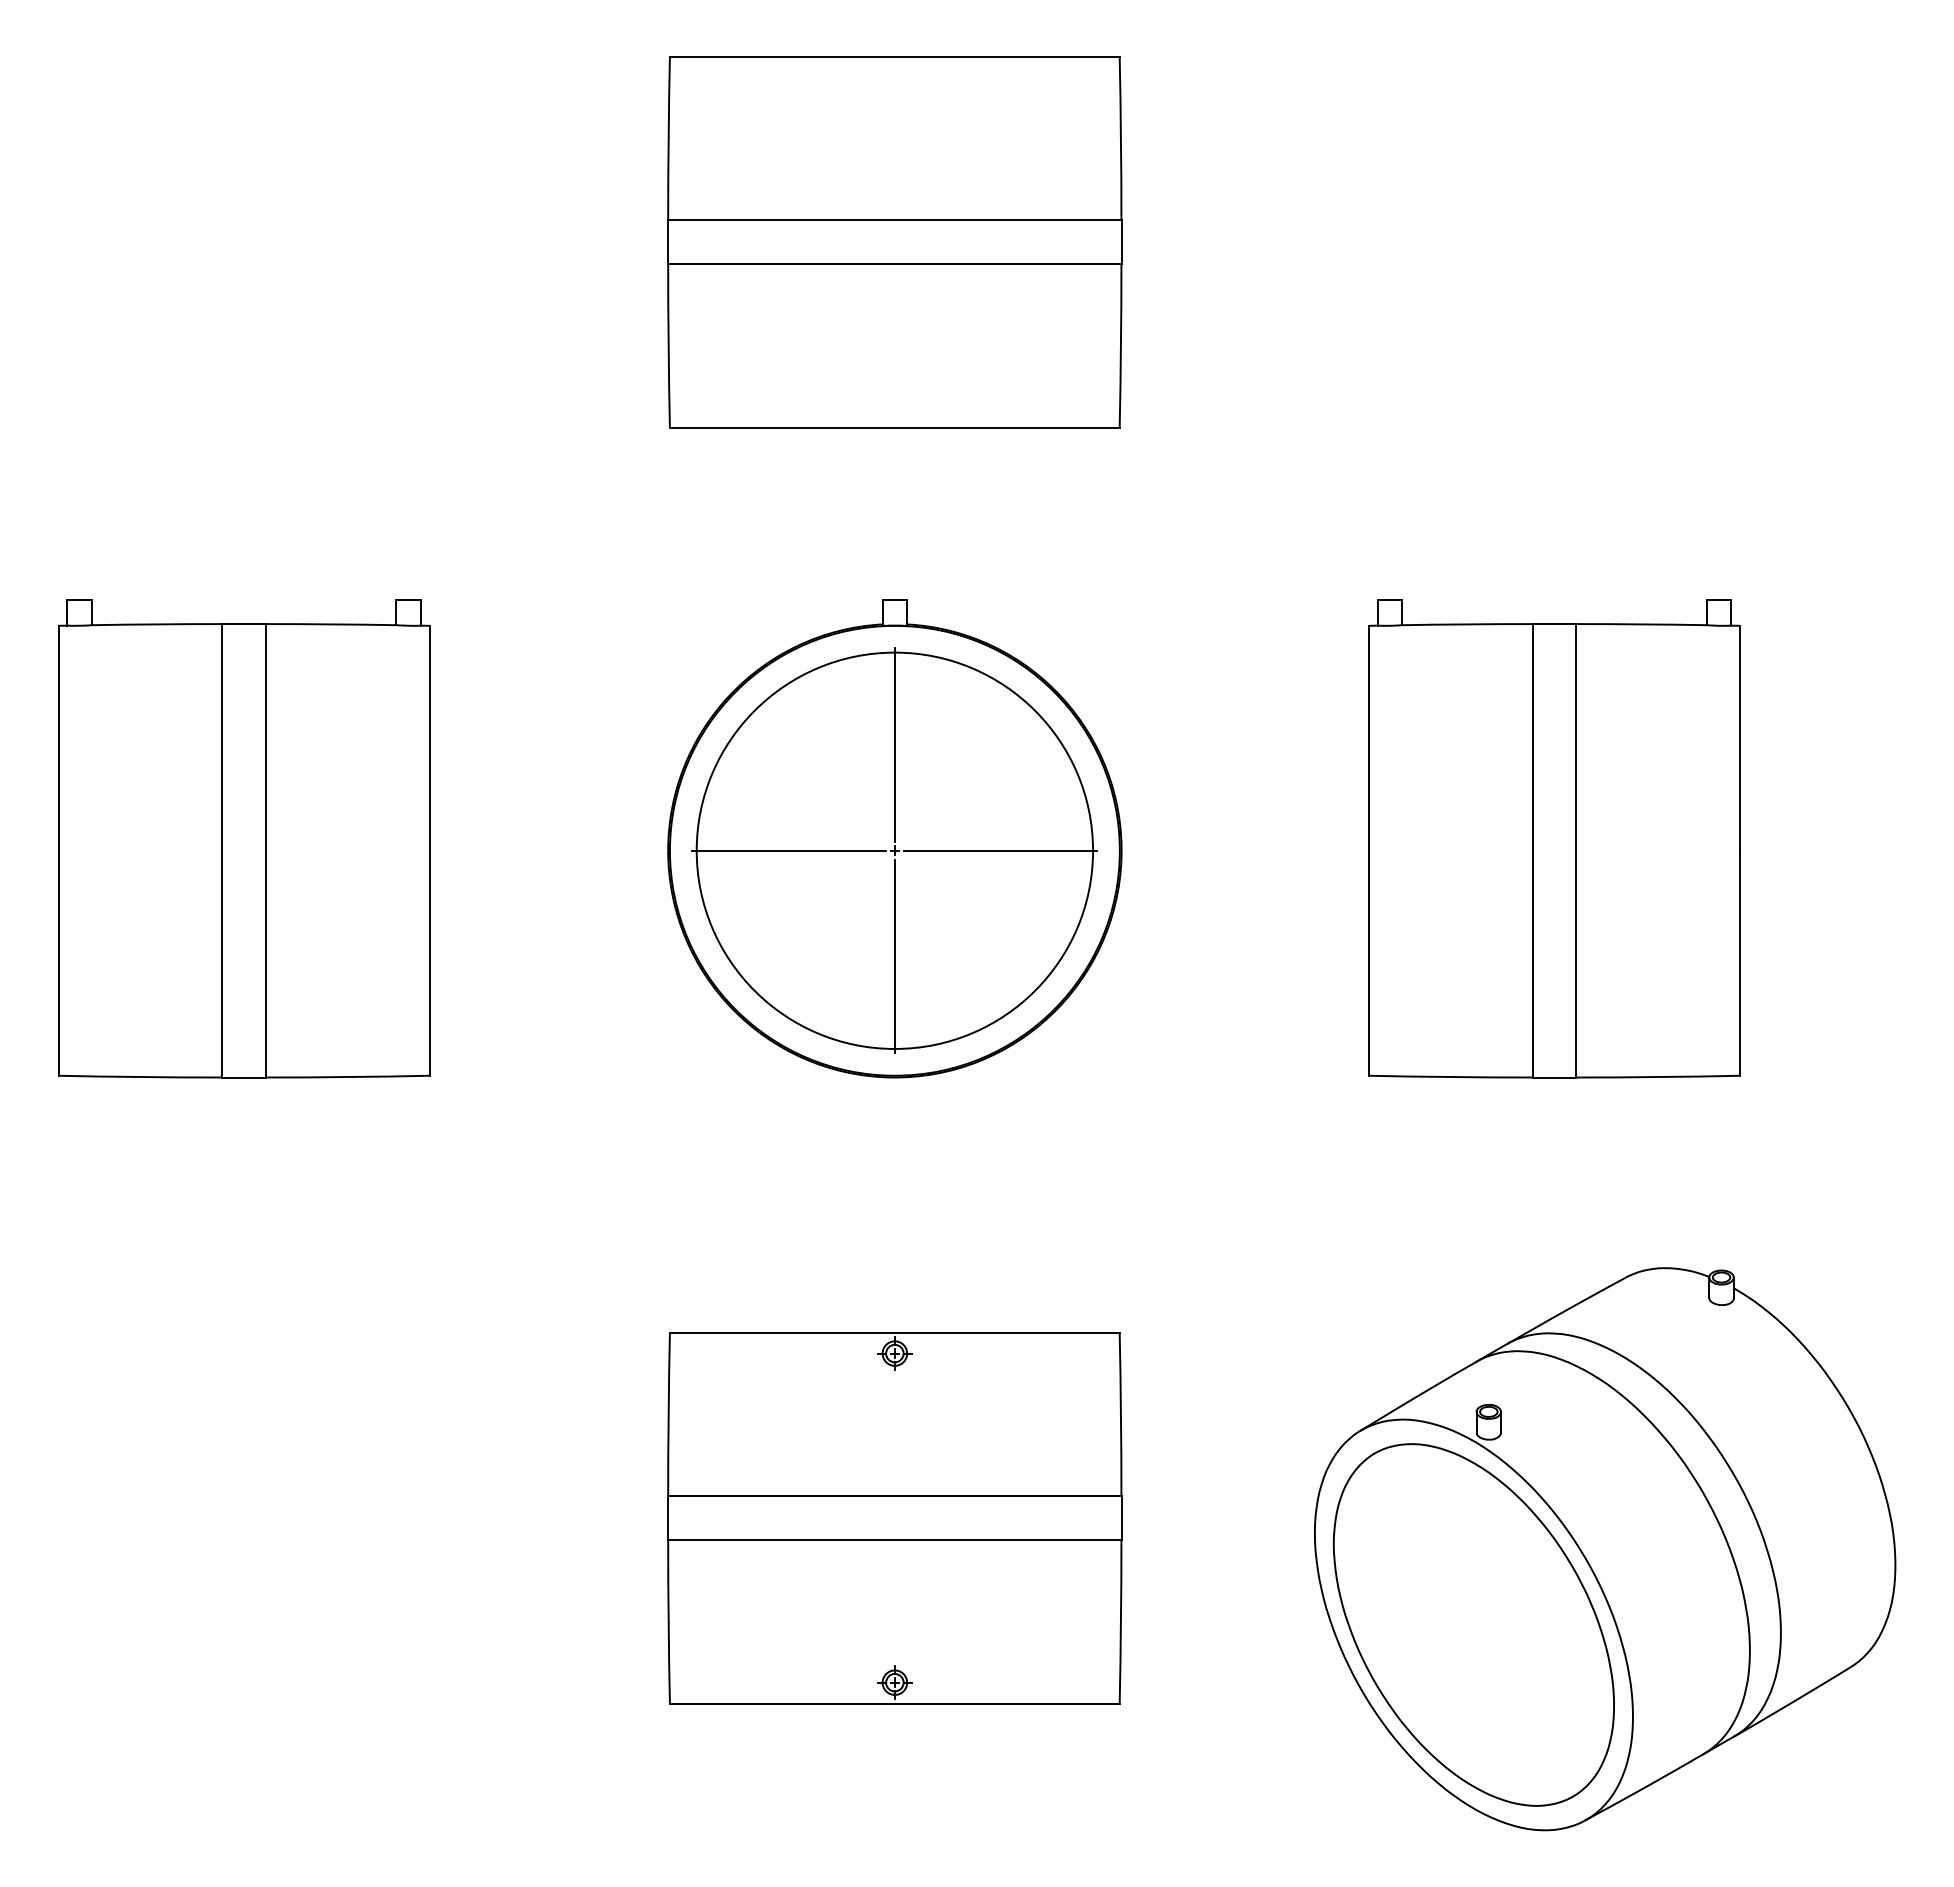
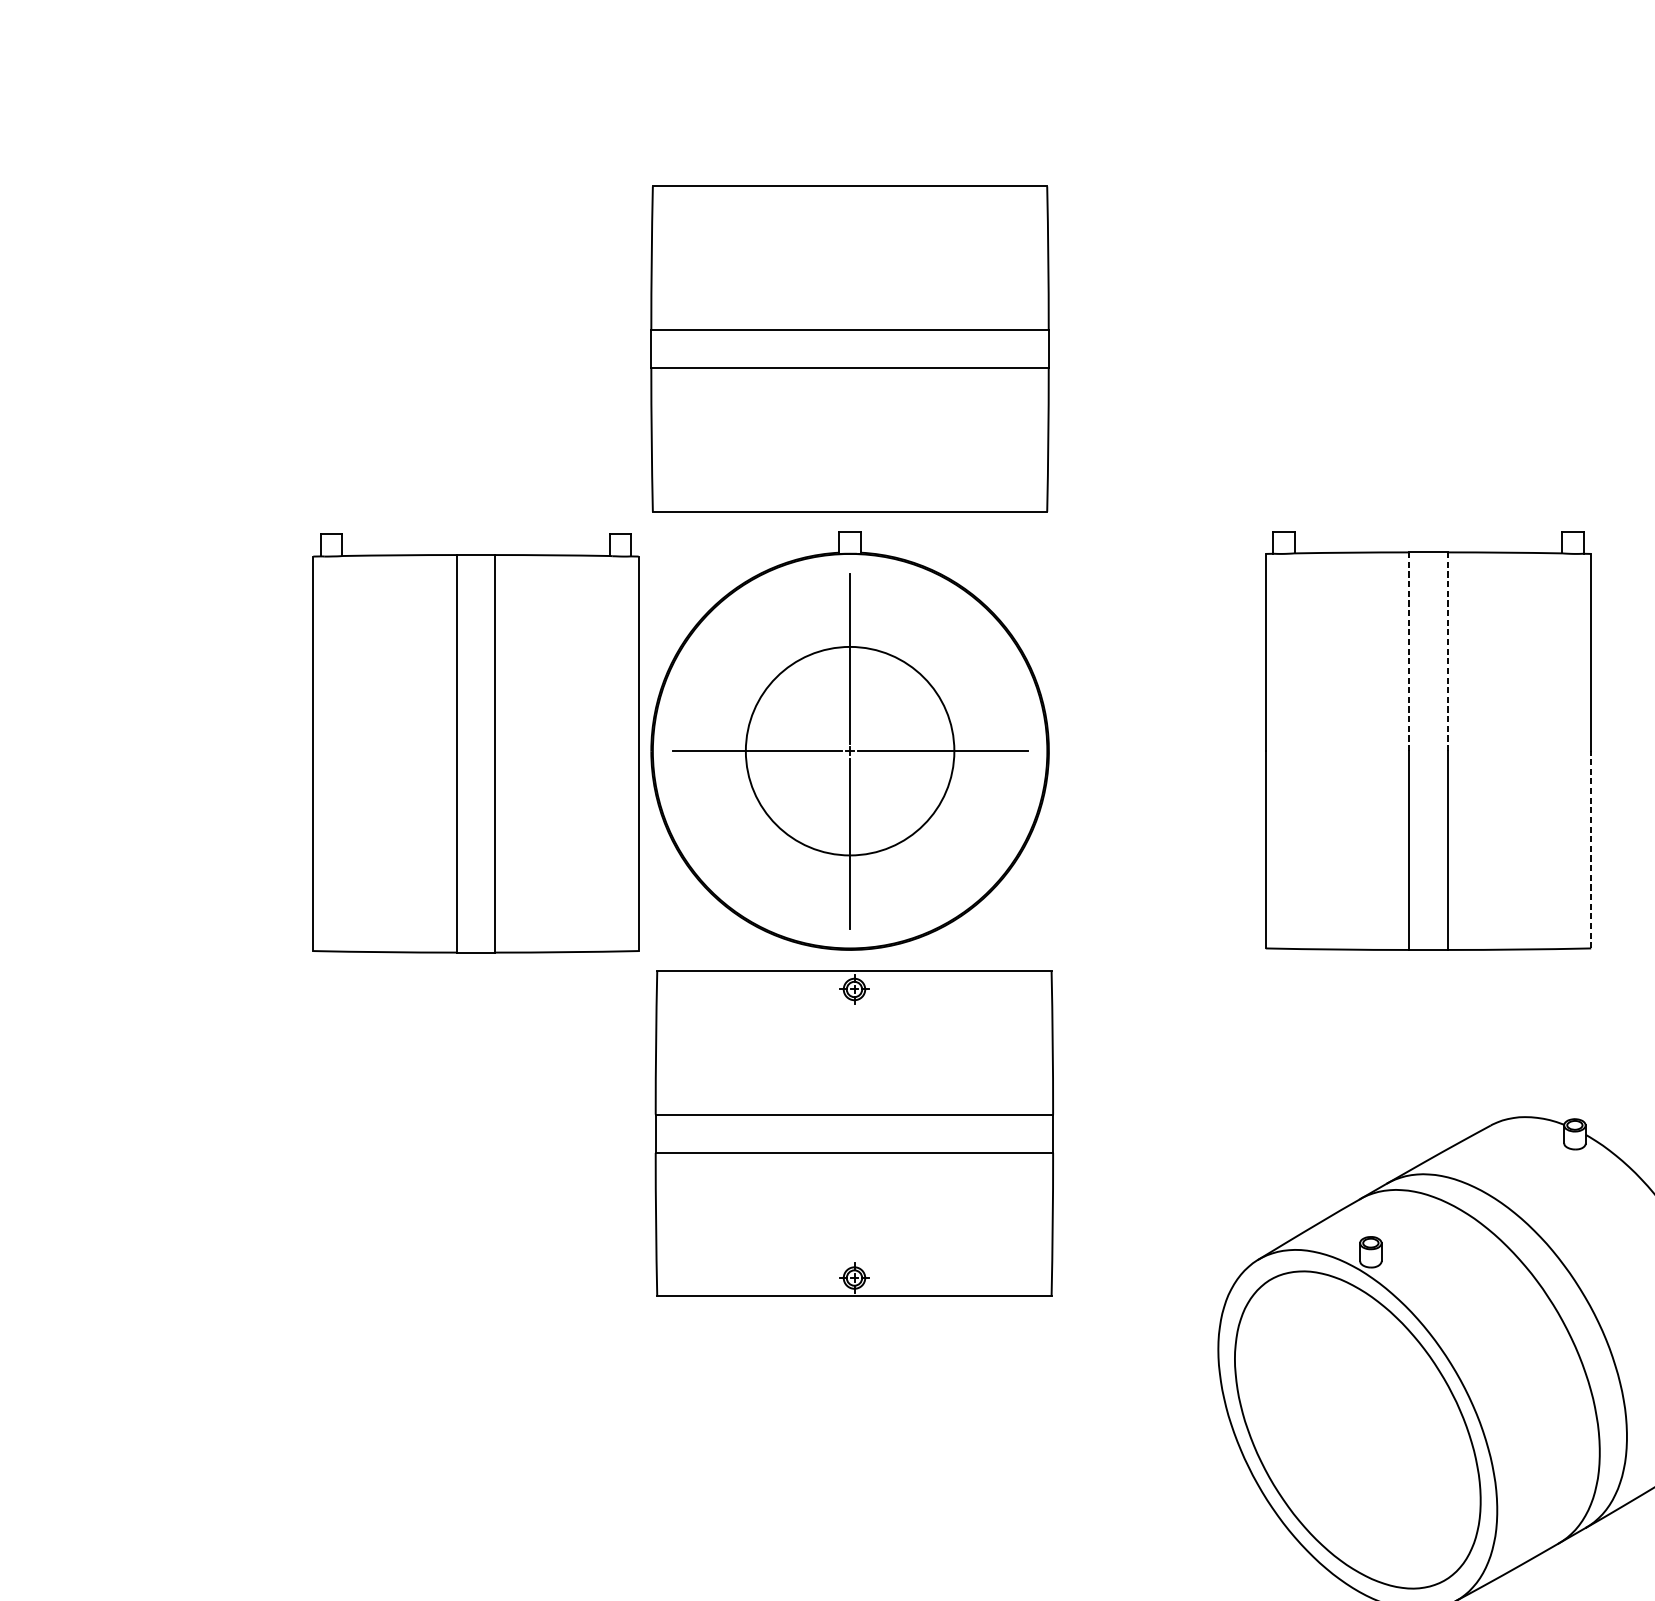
part: (894, 242) -> (849, 349), moved
line: (1532, 736) -> (1409, 650), solid -> dashed
line: (1576, 736) -> (1447, 650), solid -> dashed
part: (244, 838) -> (476, 743), moved
circle: (894, 850) -> (849, 750), size x0.6
line: (1740, 962) -> (1591, 849), solid -> dashed
part: (894, 1518) -> (854, 1134), moved

